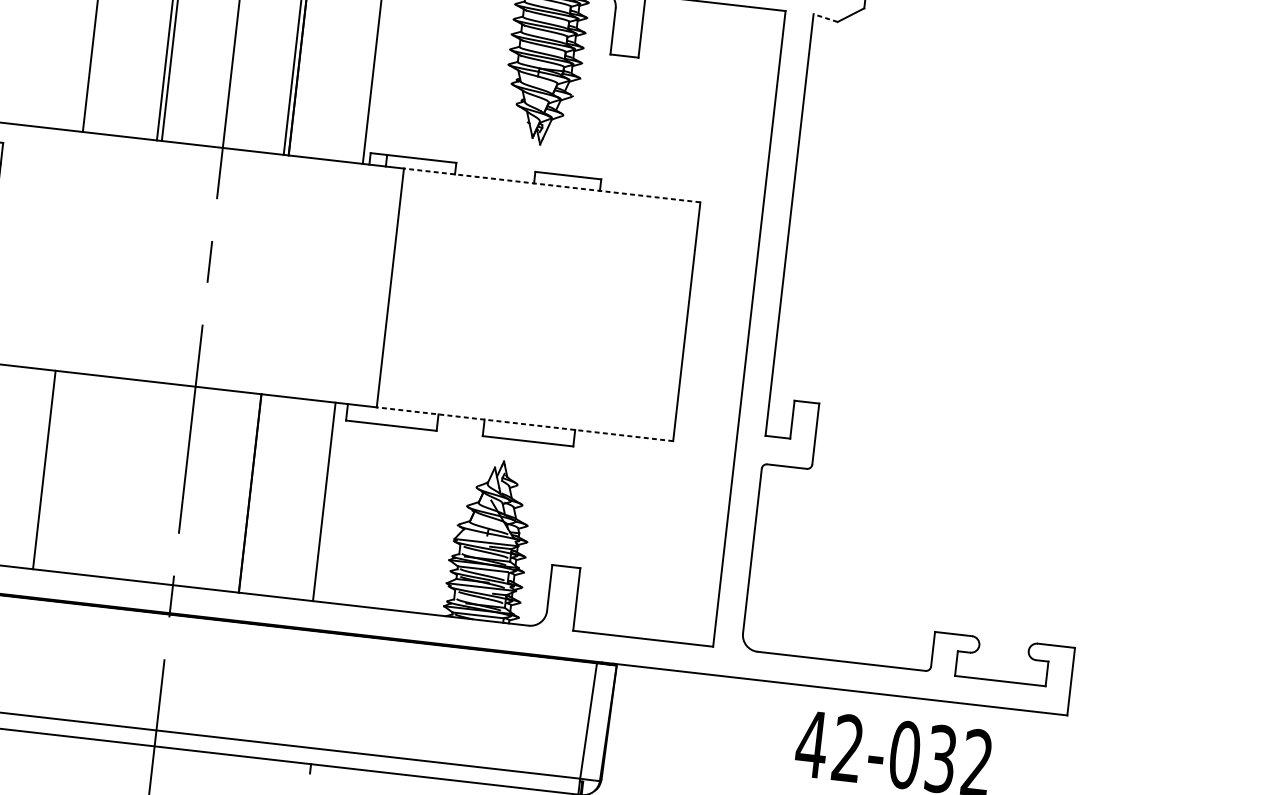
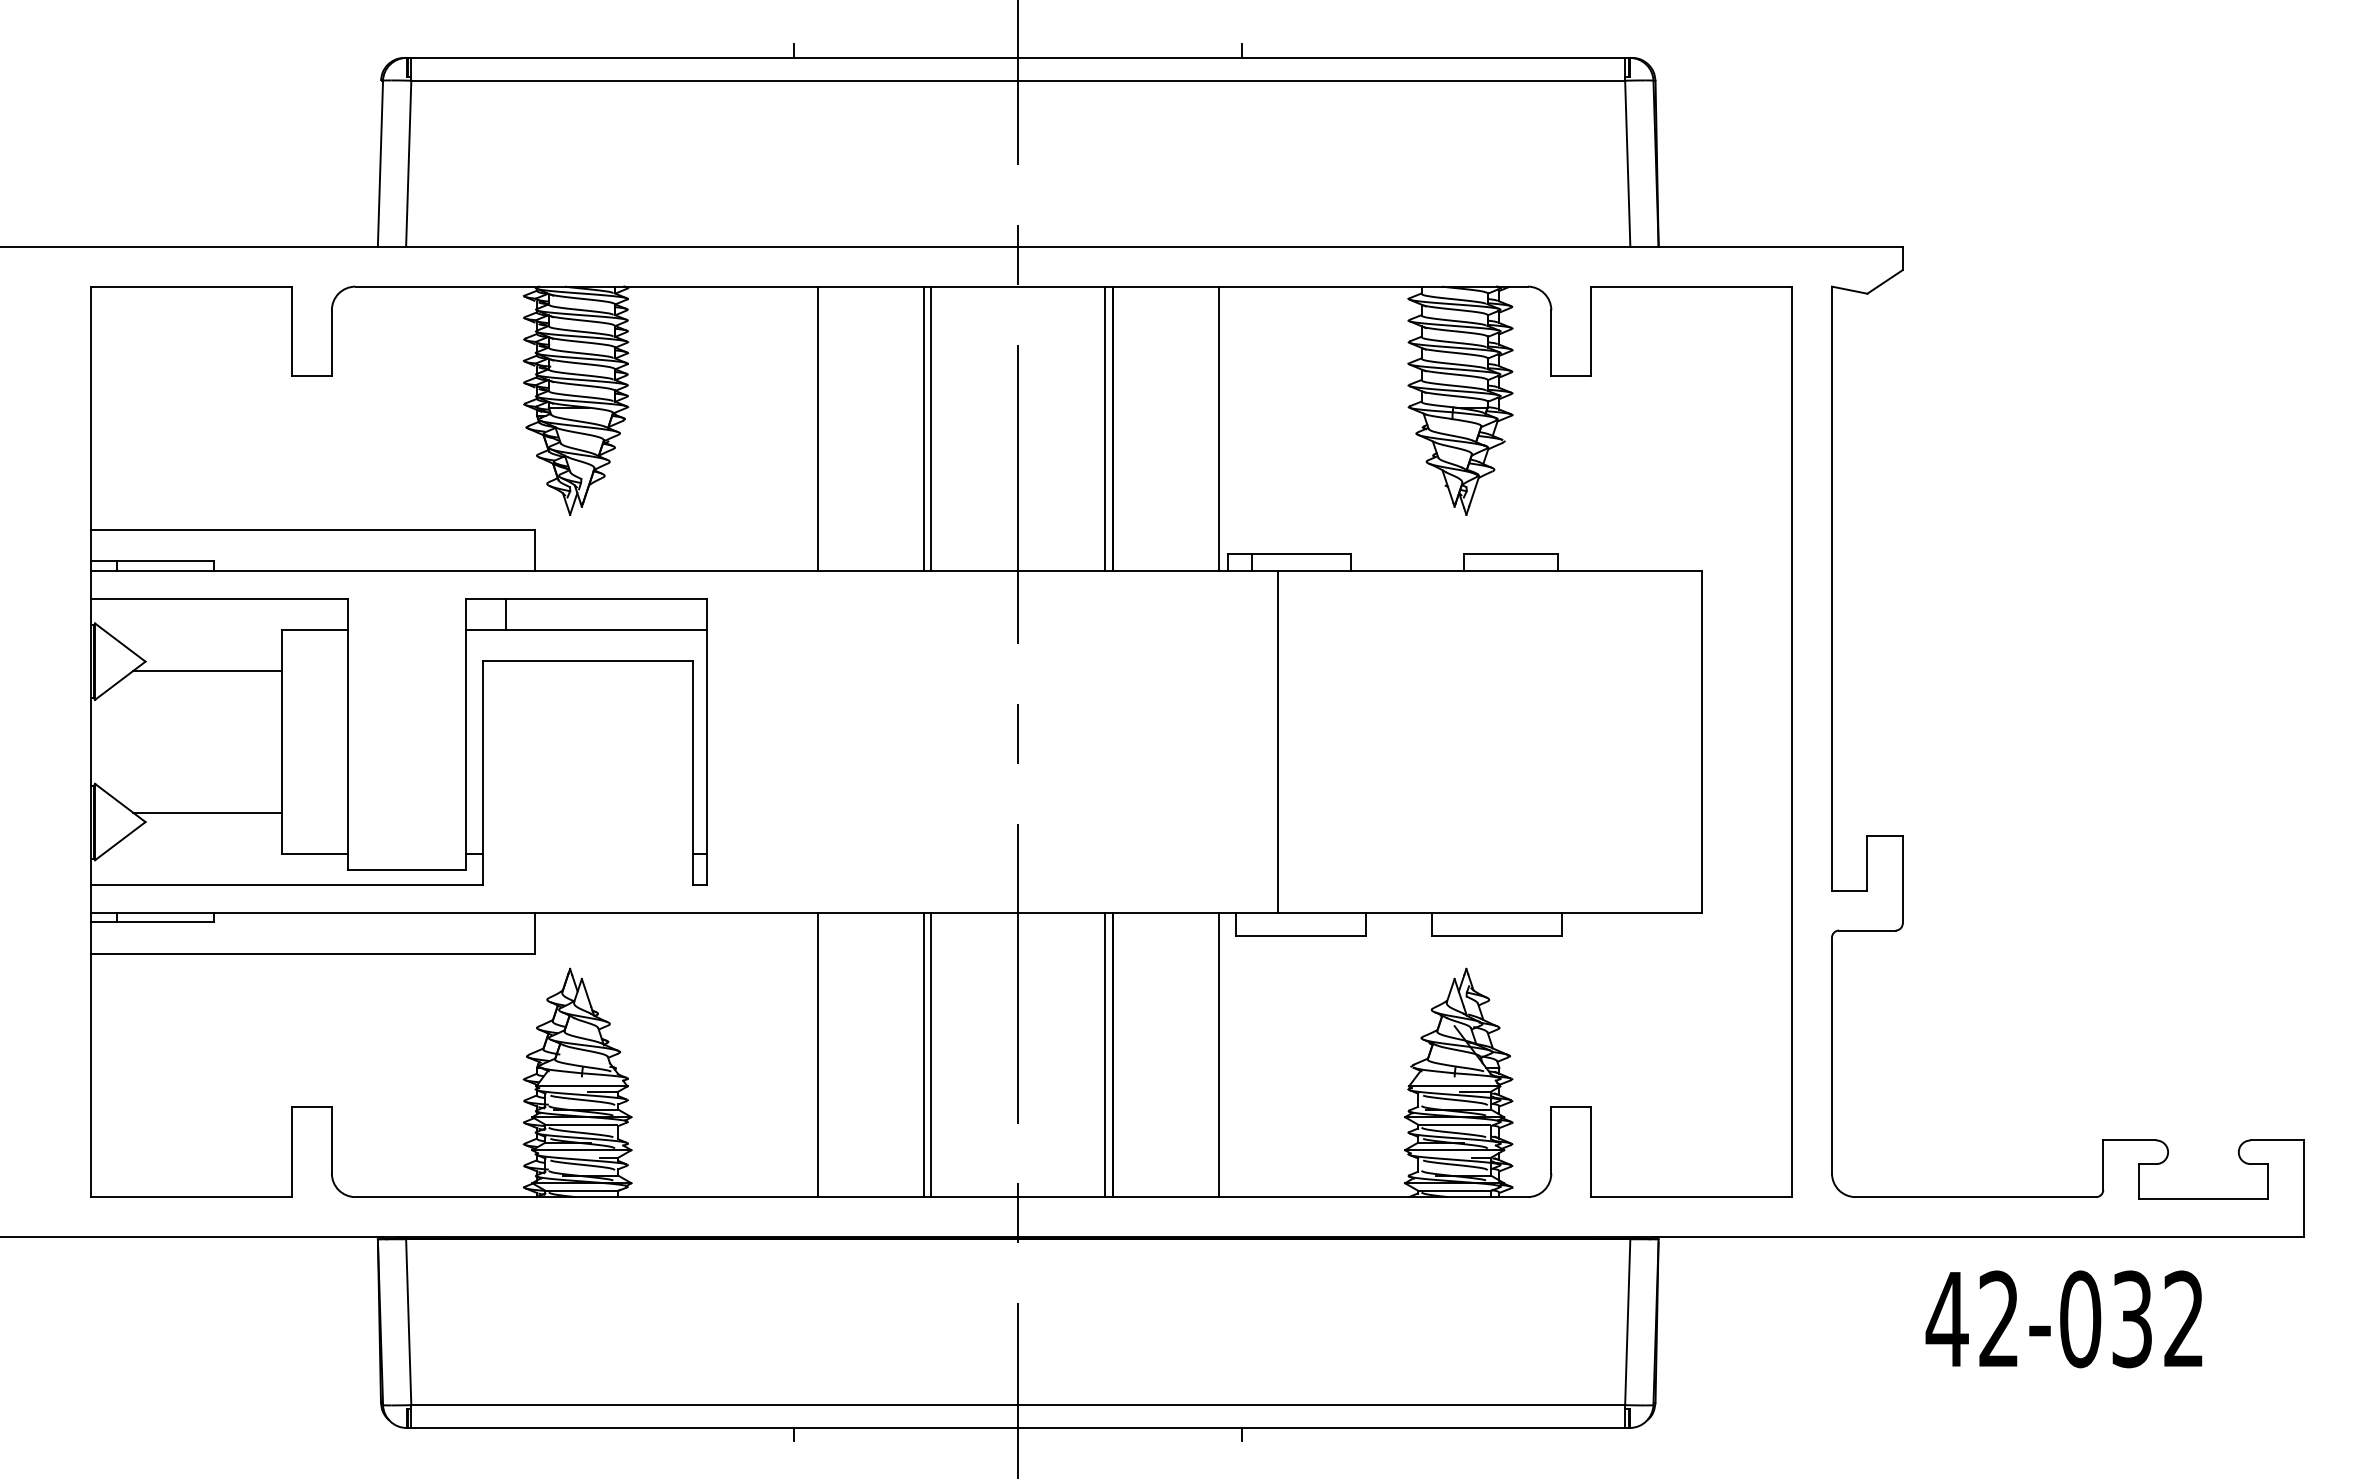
line: (825, 18) -> (1849, 290), dashed -> solid
line: (551, 185) -> (1489, 570), dashed -> solid
line: (524, 423) -> (1489, 912), dashed -> solid
line: (118, 478) -> (923, 1054), added
line: (123, 478) -> (930, 1054), added
line: (245, 492) -> (1105, 1054), added

